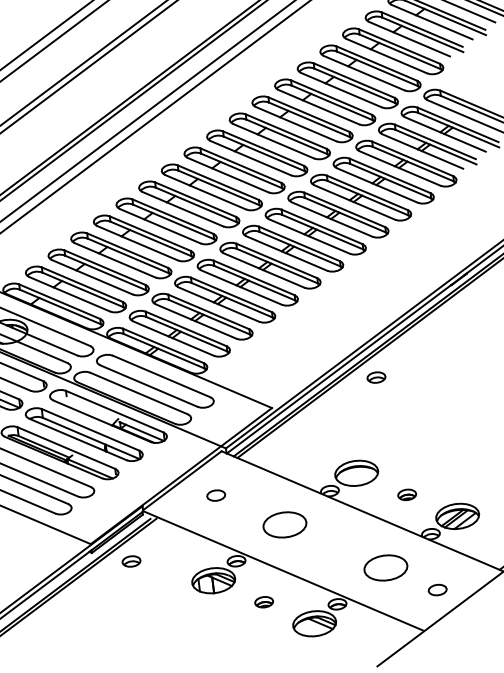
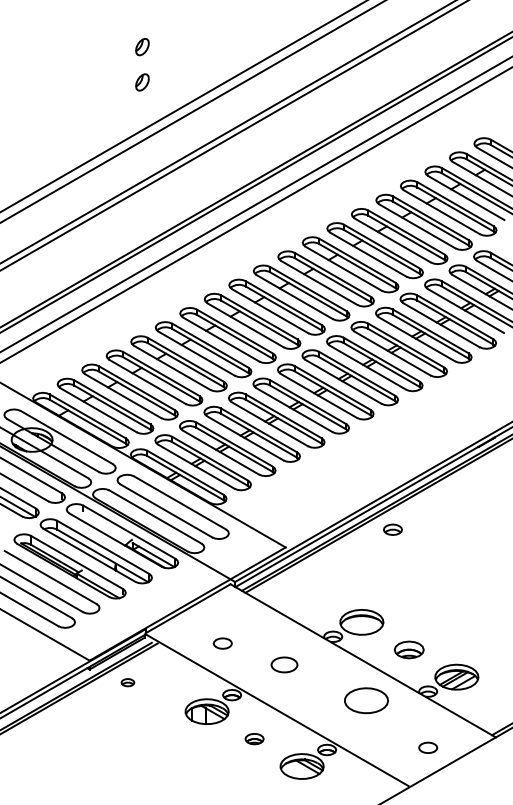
part: (407, 494) -> (409, 649), size x1.6
part: (215, 495) -> (222, 643), moved
part: (284, 524) -> (284, 664), size x0.6
part: (131, 561) -> (127, 682), size x0.7
part: (385, 567) -> (366, 700), moved

